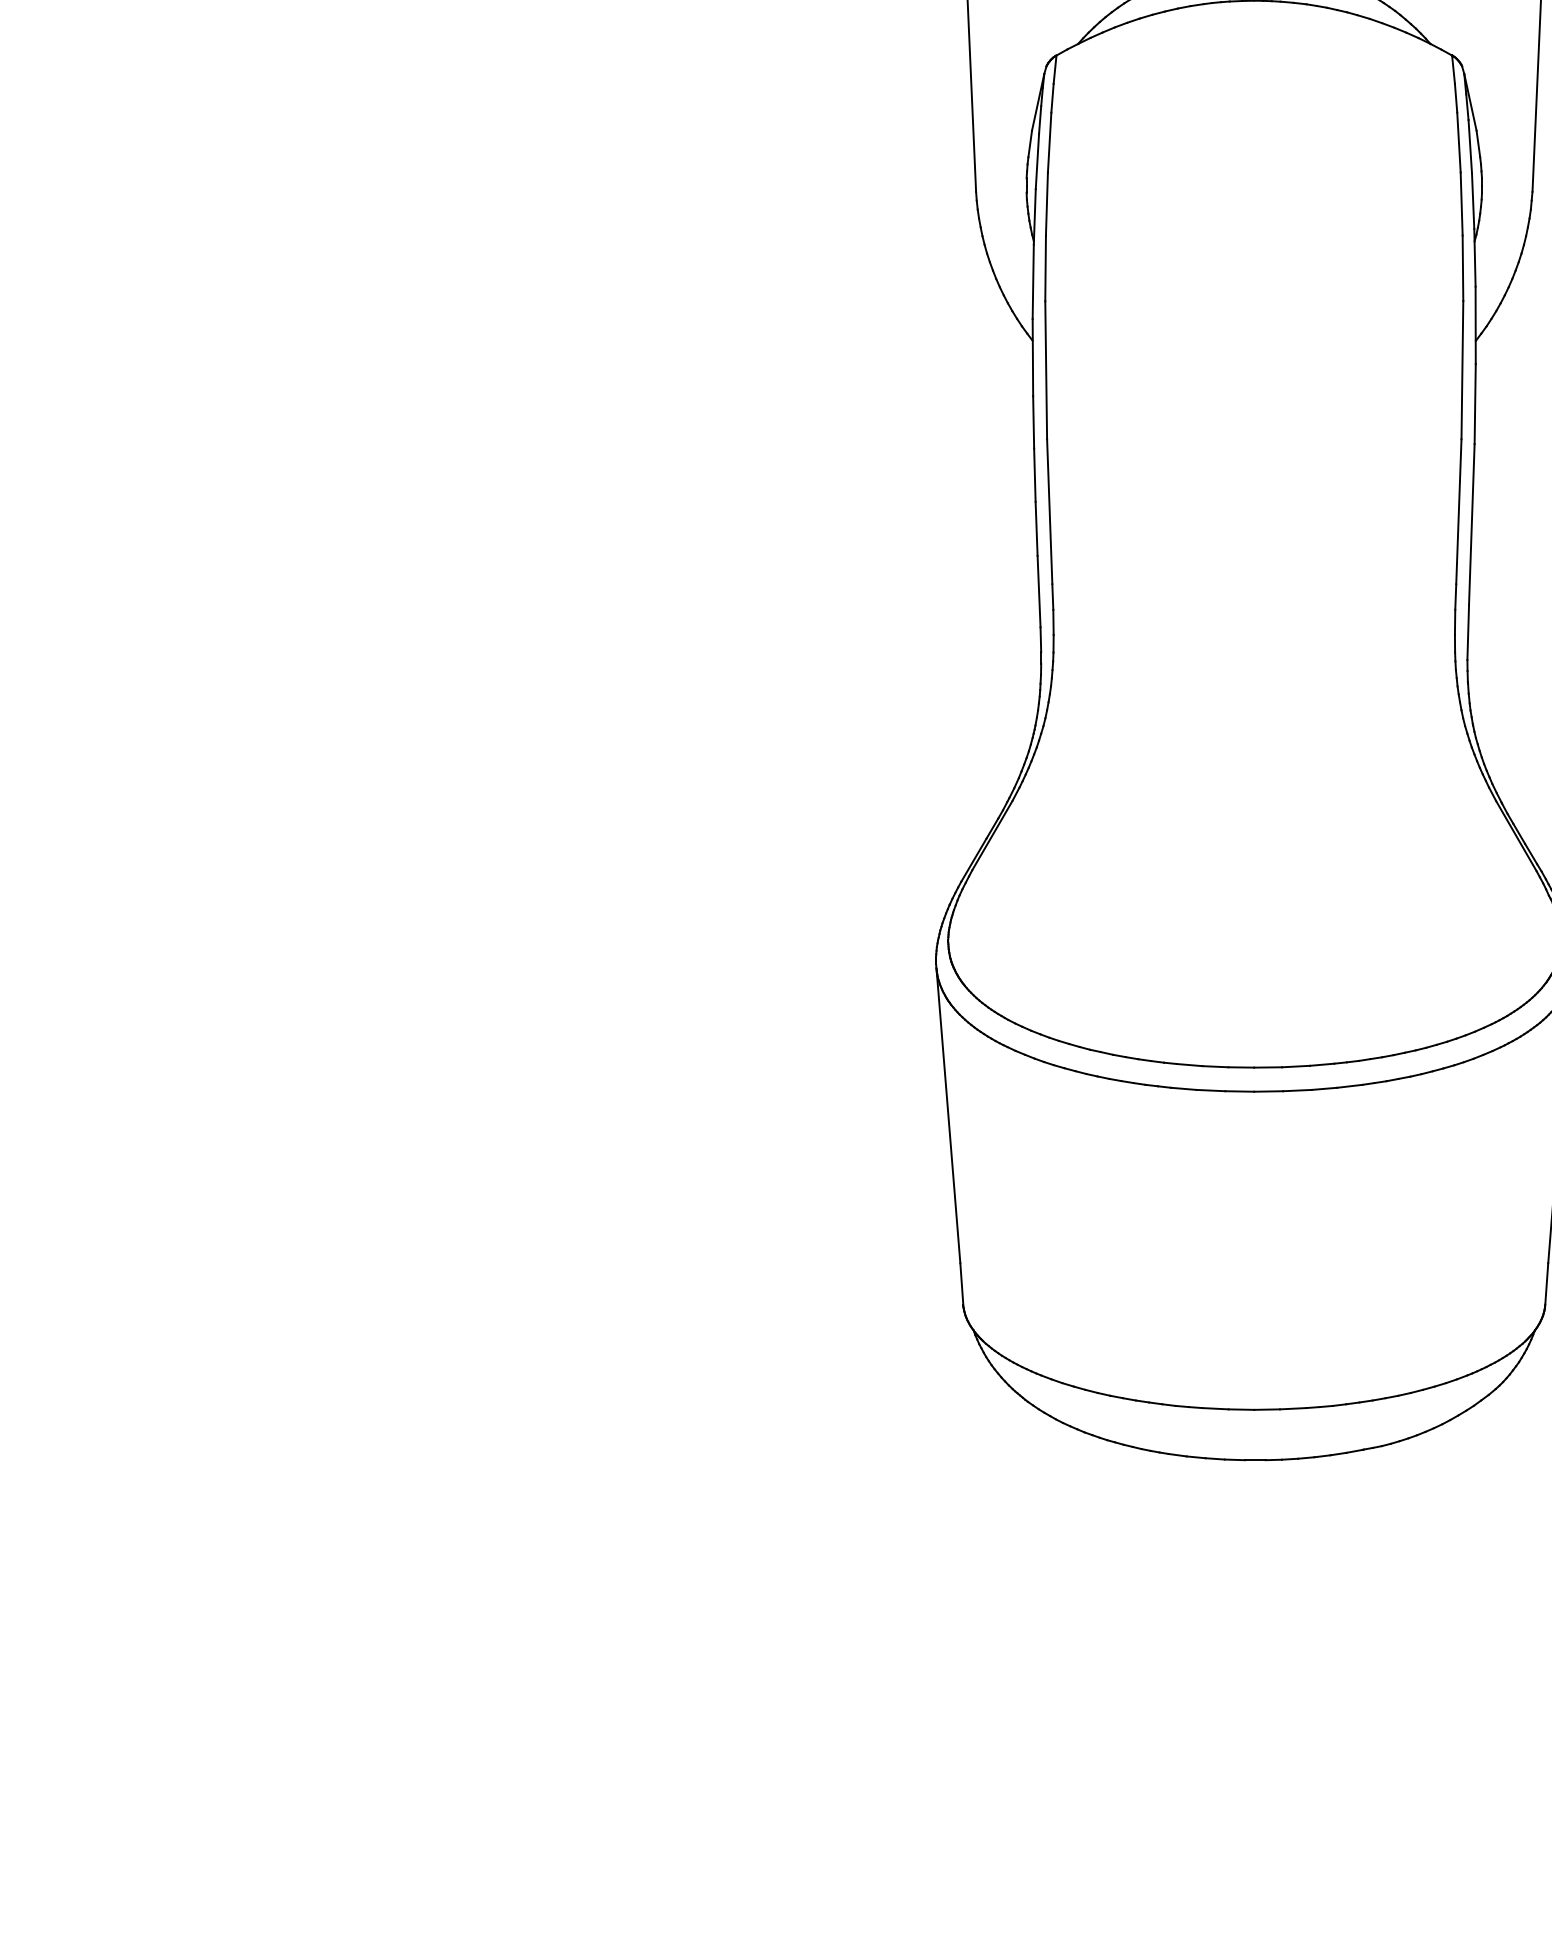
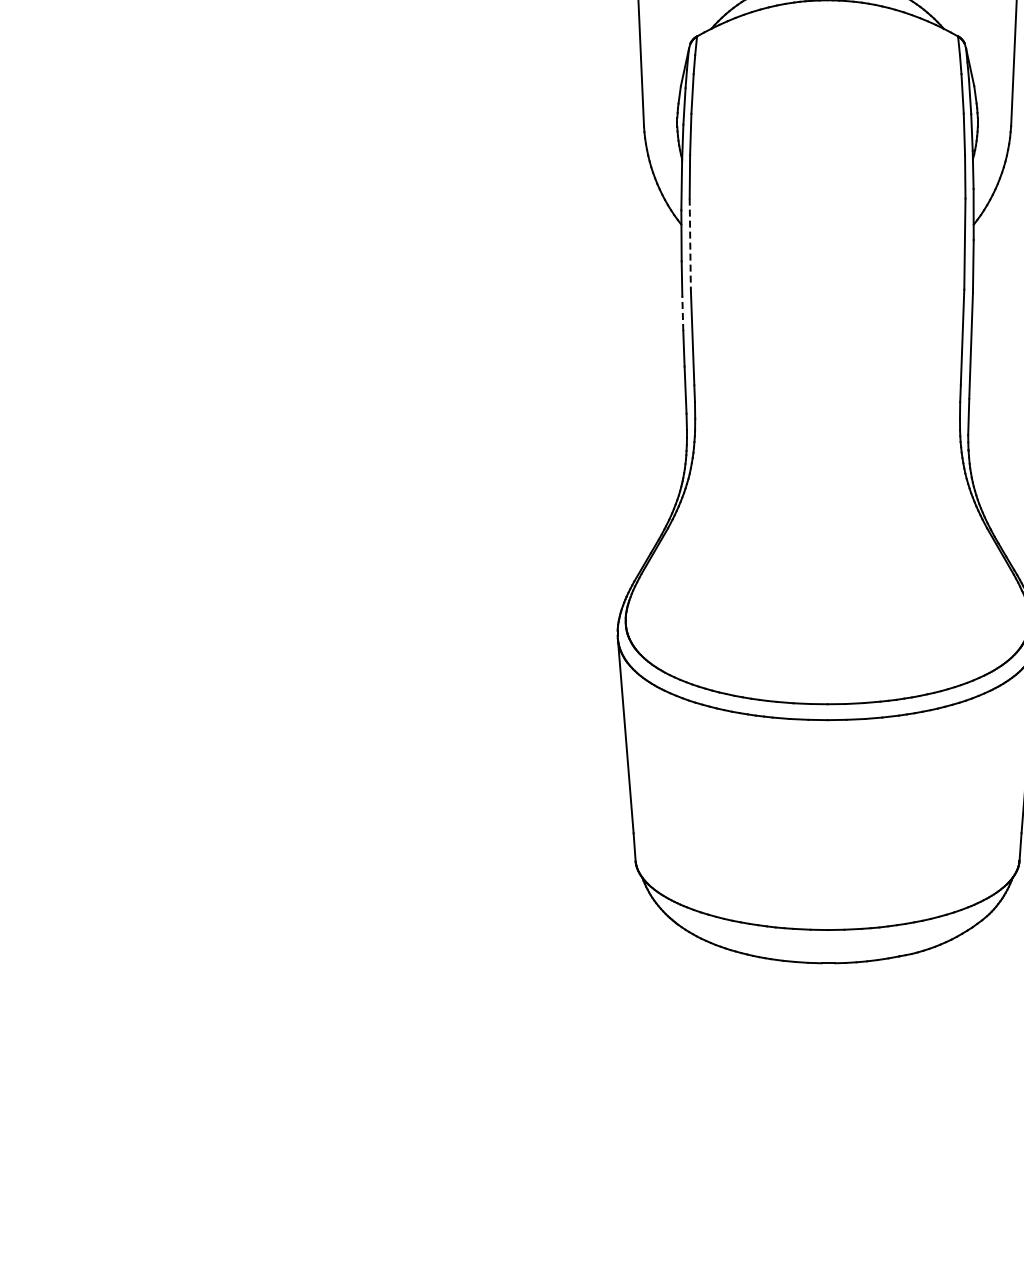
line: (1046, 370) -> (690, 244), solid -> dashed
line: (1034, 475) -> (682, 313), solid -> dashed

